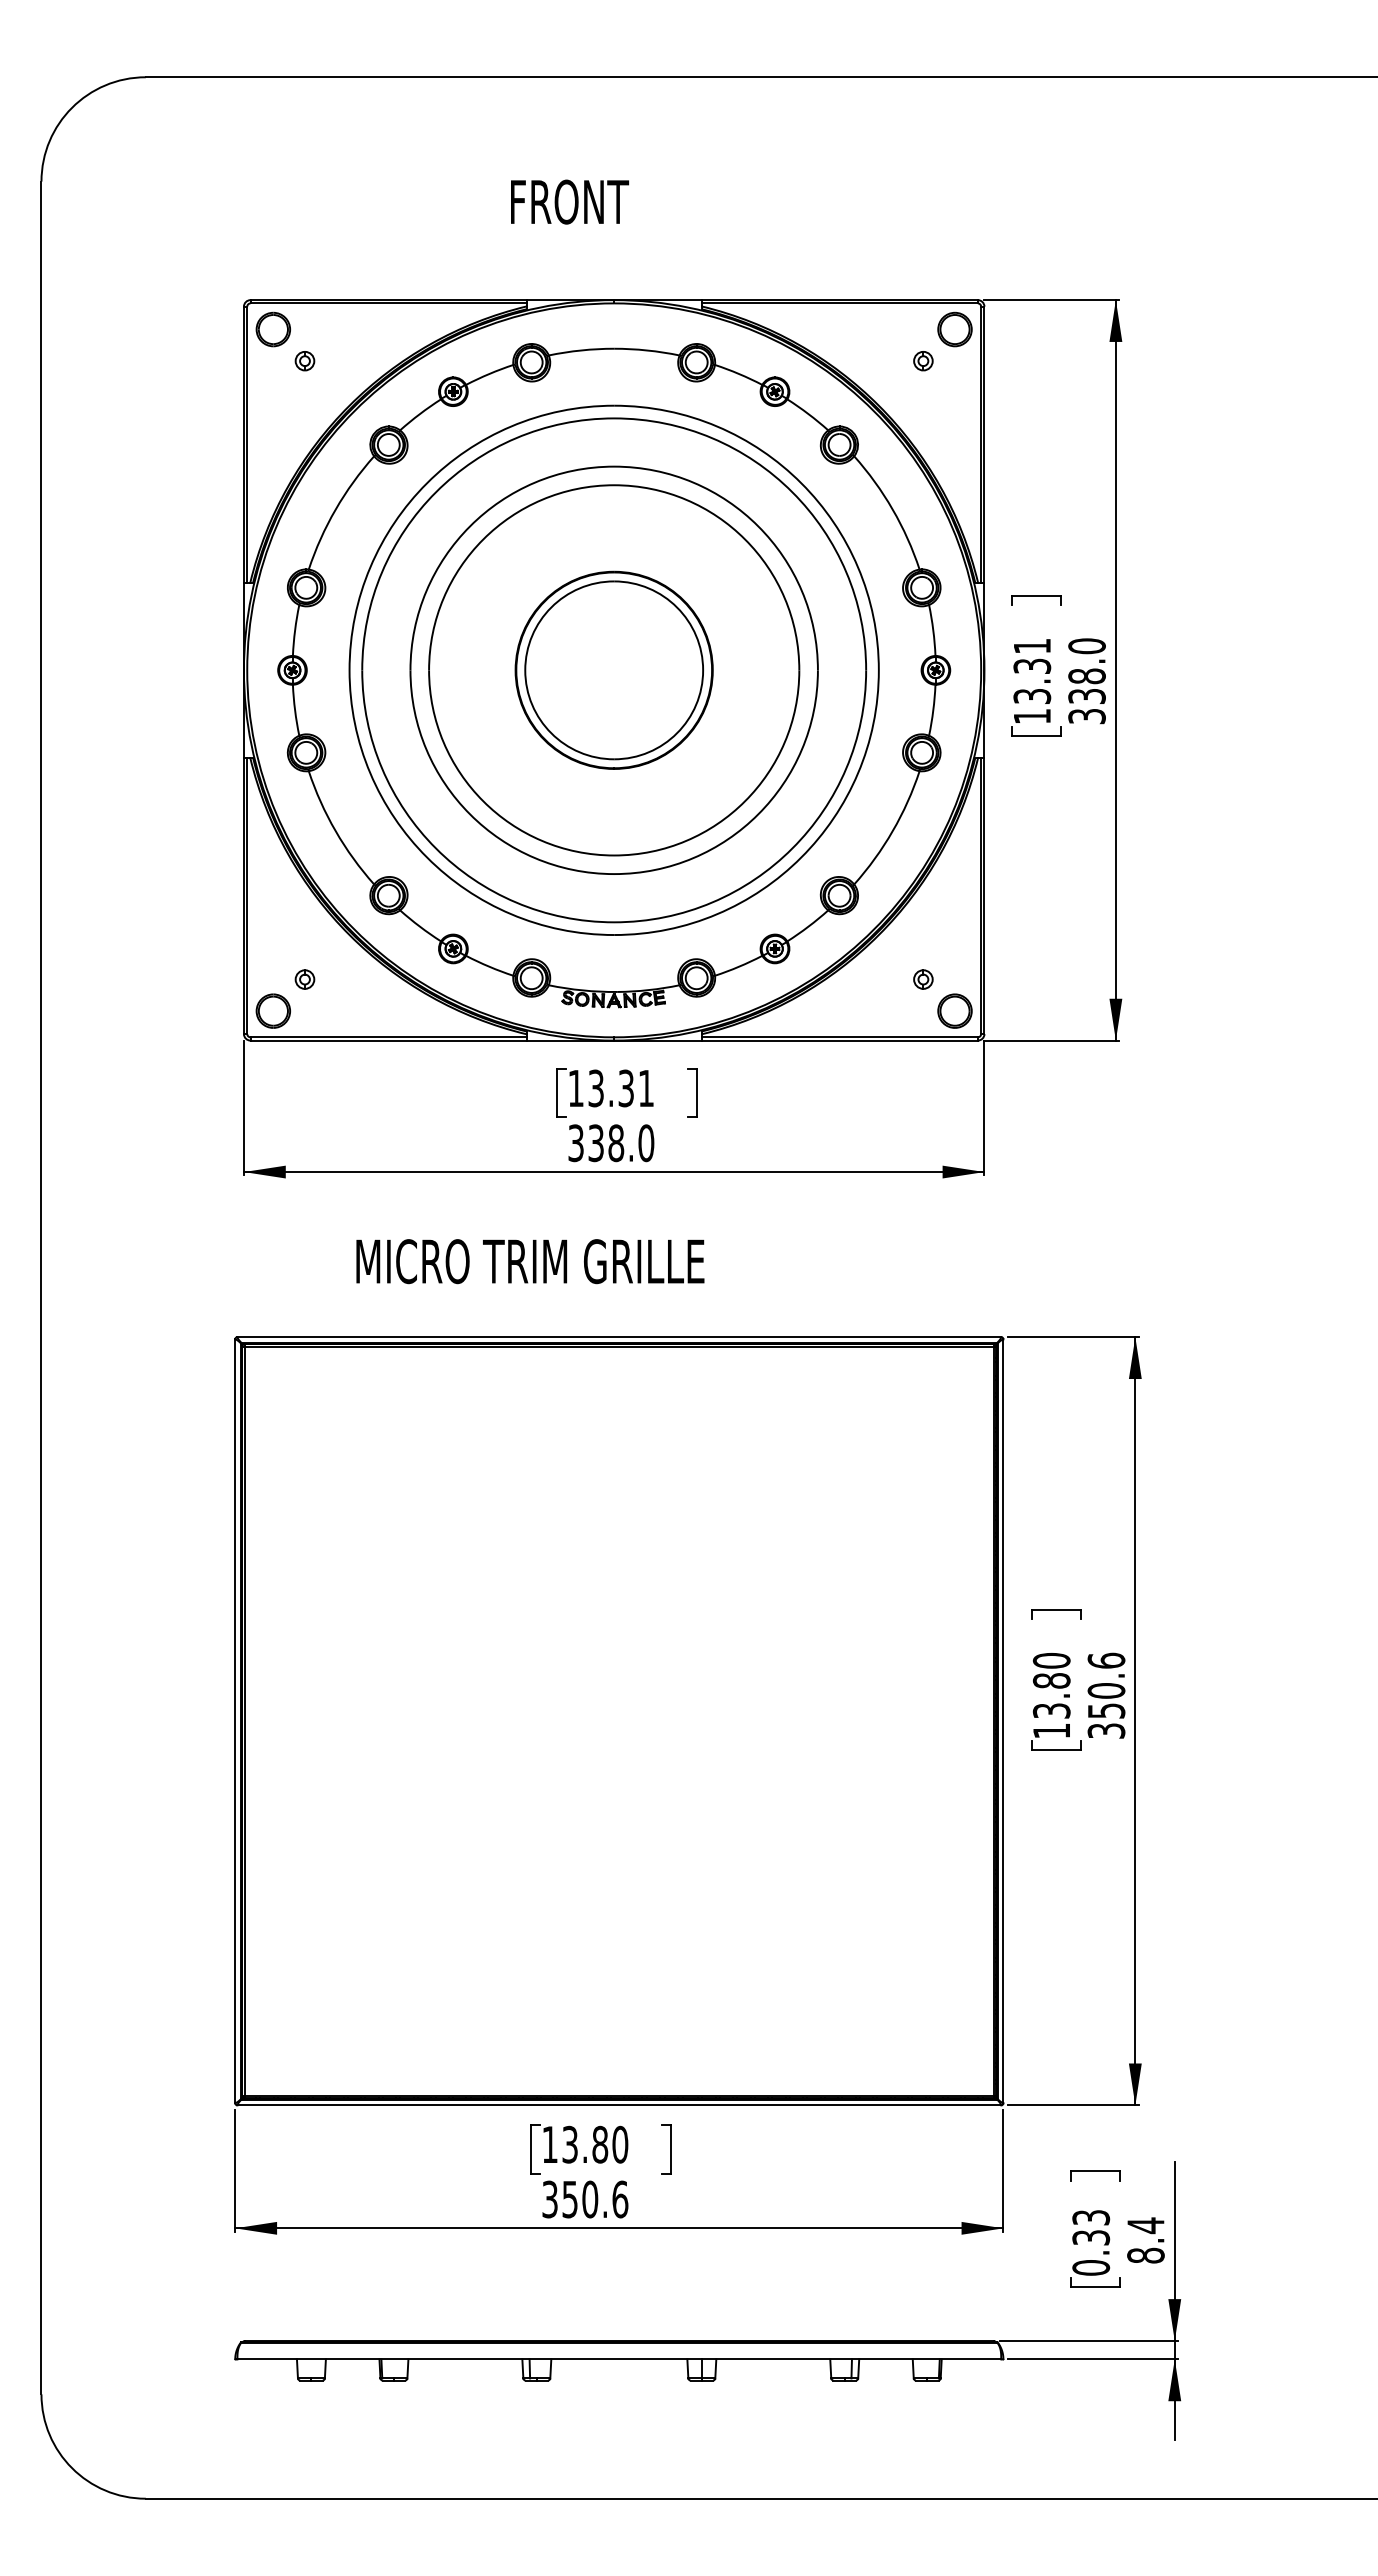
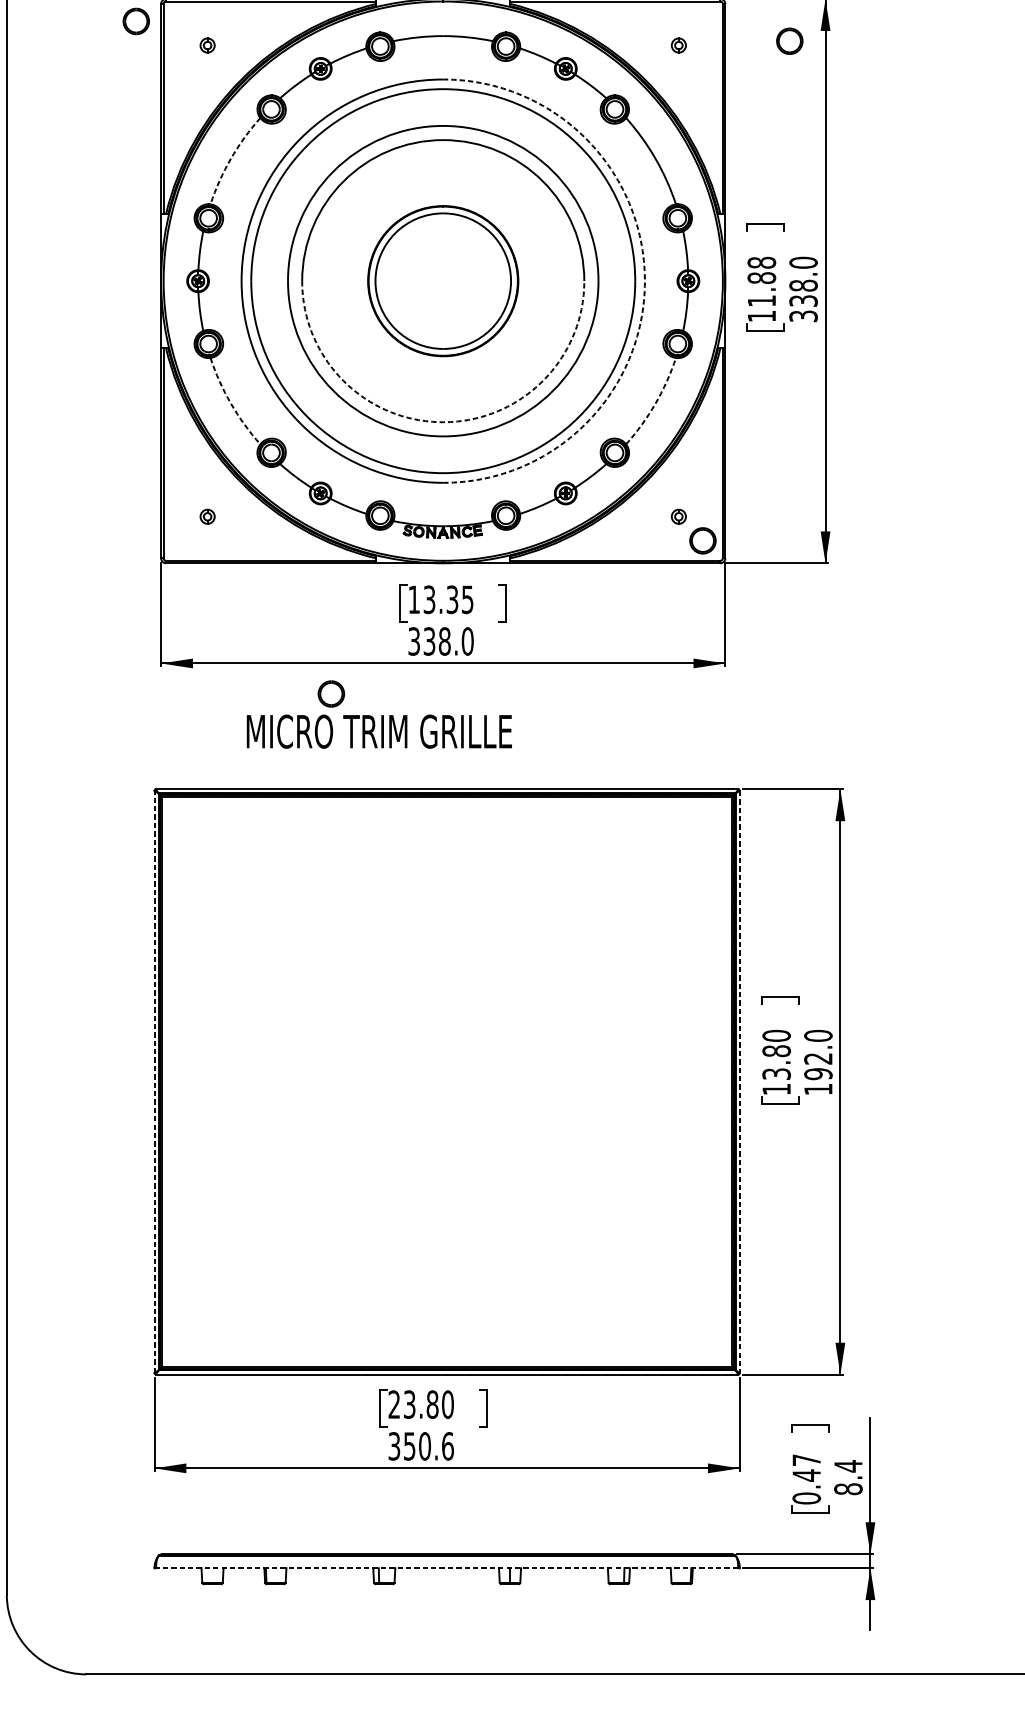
part: (272, 329) -> (135, 21), moved
part: (954, 329) -> (789, 41), moved
arc: (335, 509) -> (230, 158), solid -> dashed
arc: (878, 670) -> (644, 281), solid -> dashed
text: (1032, 670) -> (762, 281), 13.31 -> 11.88
arc: (335, 831) -> (230, 403), solid -> dashed
arc: (892, 831) -> (655, 403), solid -> dashed
arc: (614, 855) -> (443, 422), solid -> dashed
part: (272, 1010) -> (330, 693), moved
text: (645, 1088) -> (467, 599), 13.31 -> 13.35
text: (1106, 1695) -> (818, 1062), 350.6 -> 192.0
line: (235, 1721) -> (154, 1082), solid -> dashed
line: (1003, 1721) -> (739, 1082), solid -> dashed
text: (549, 2143) -> (393, 1403), 13.80 -> 23.80
text: (1091, 2228) -> (806, 1468), 0.33 -> 0.47
line: (619, 2359) -> (447, 1568), solid -> dashed

